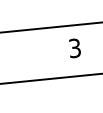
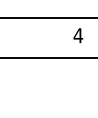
text: (75, 48) -> (78, 35), 3 -> 4

